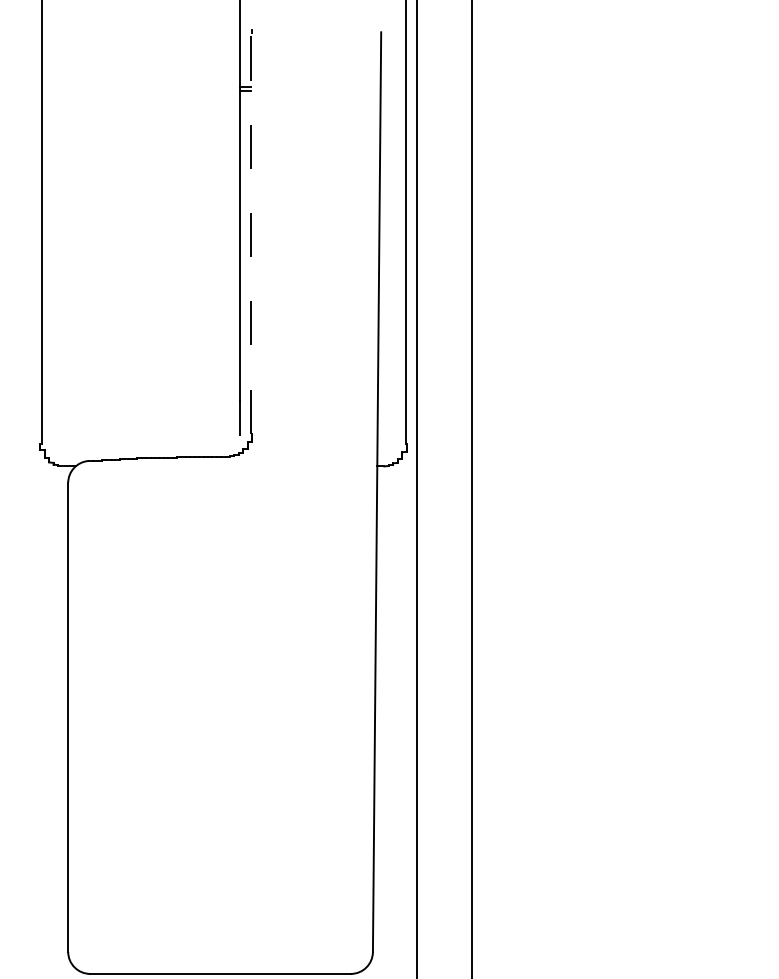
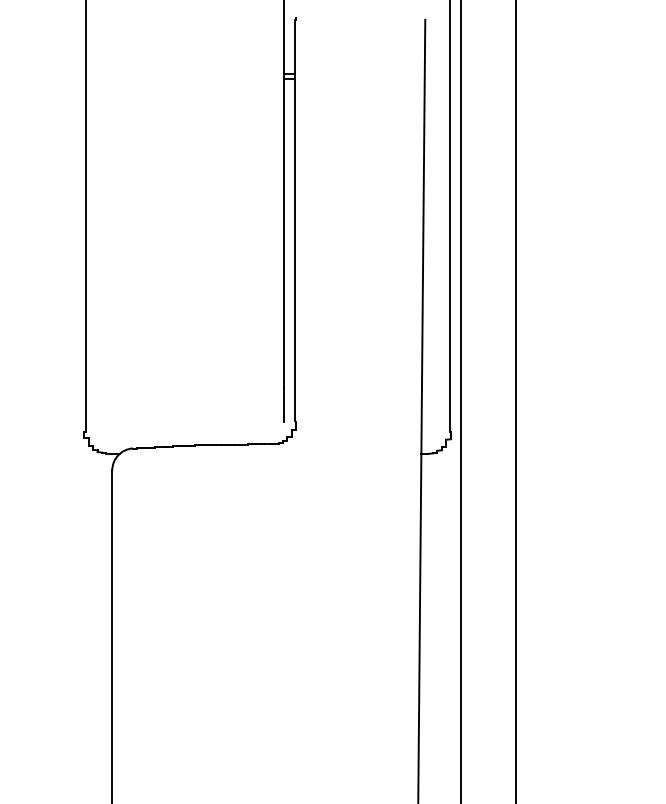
line: (251, 233) -> (295, 220), dashed -> solid

